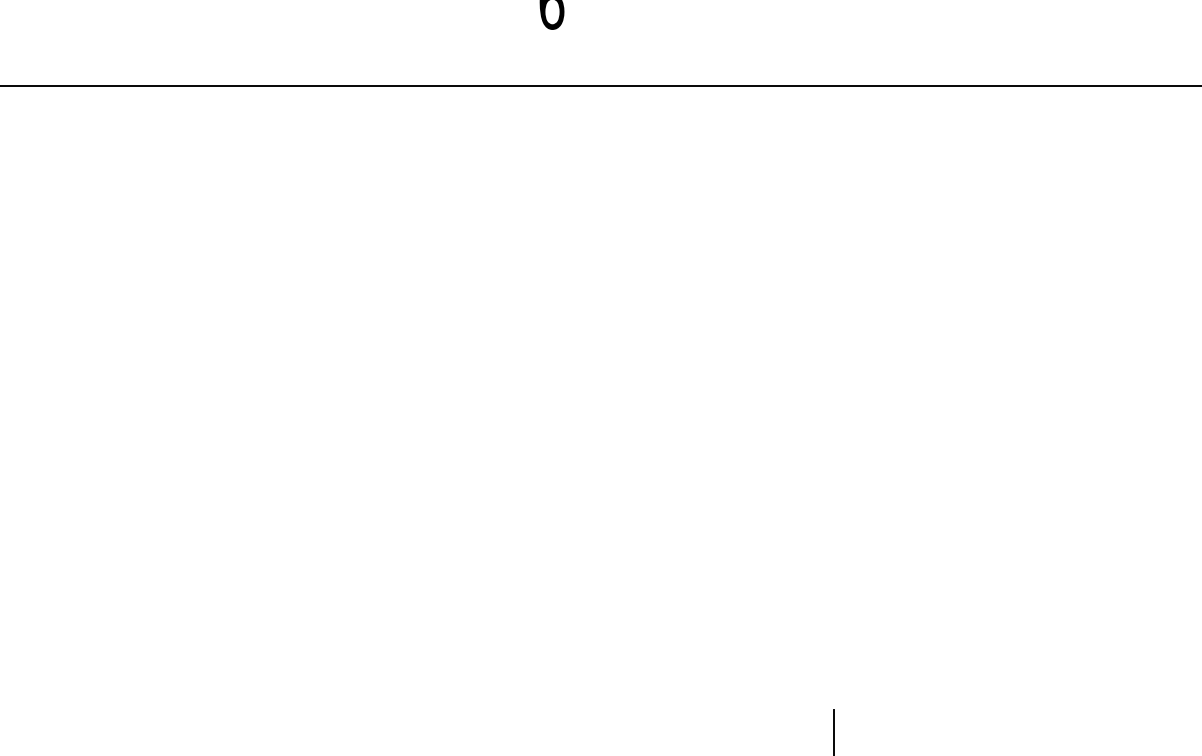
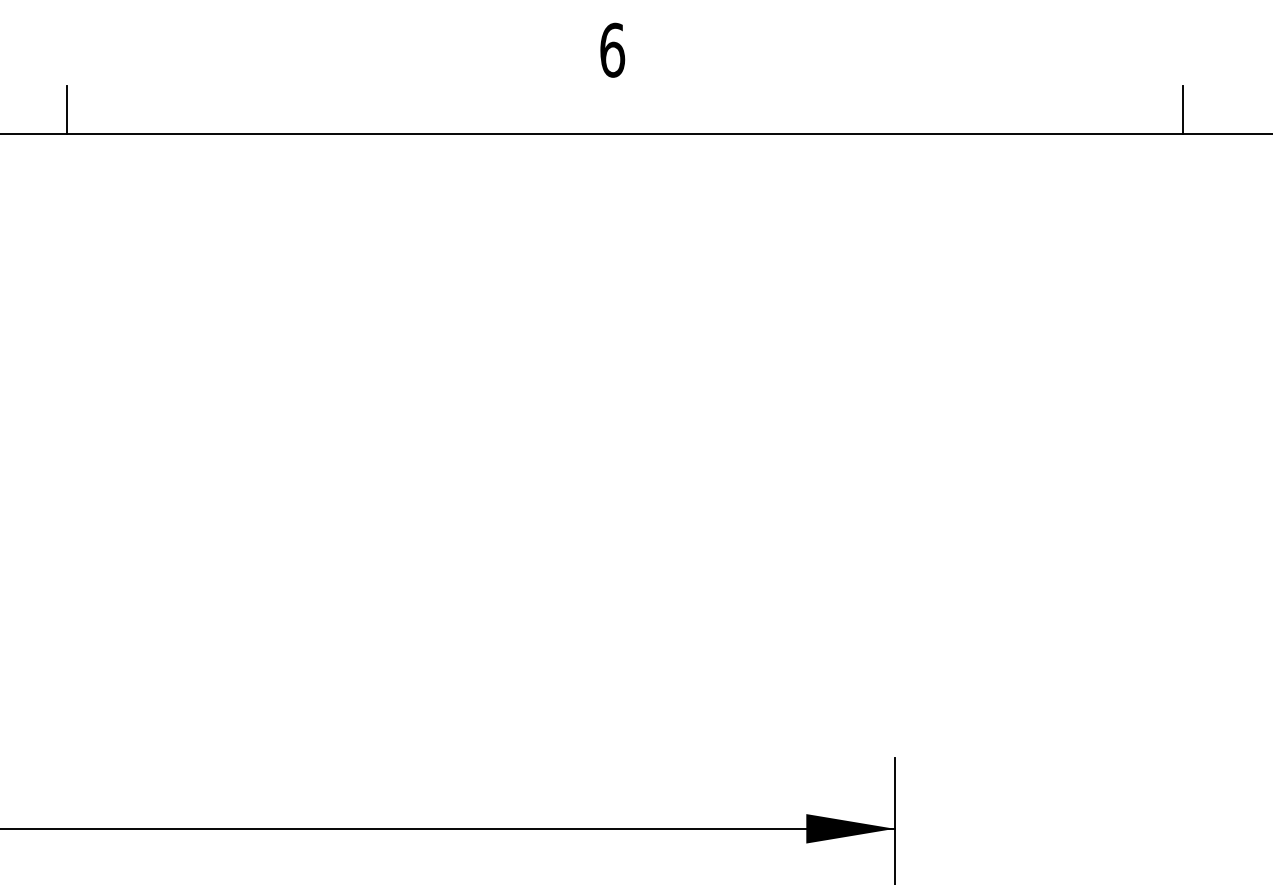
line: (5, 61) -> (66, 109), added
line: (1121, 61) -> (1182, 109), added

